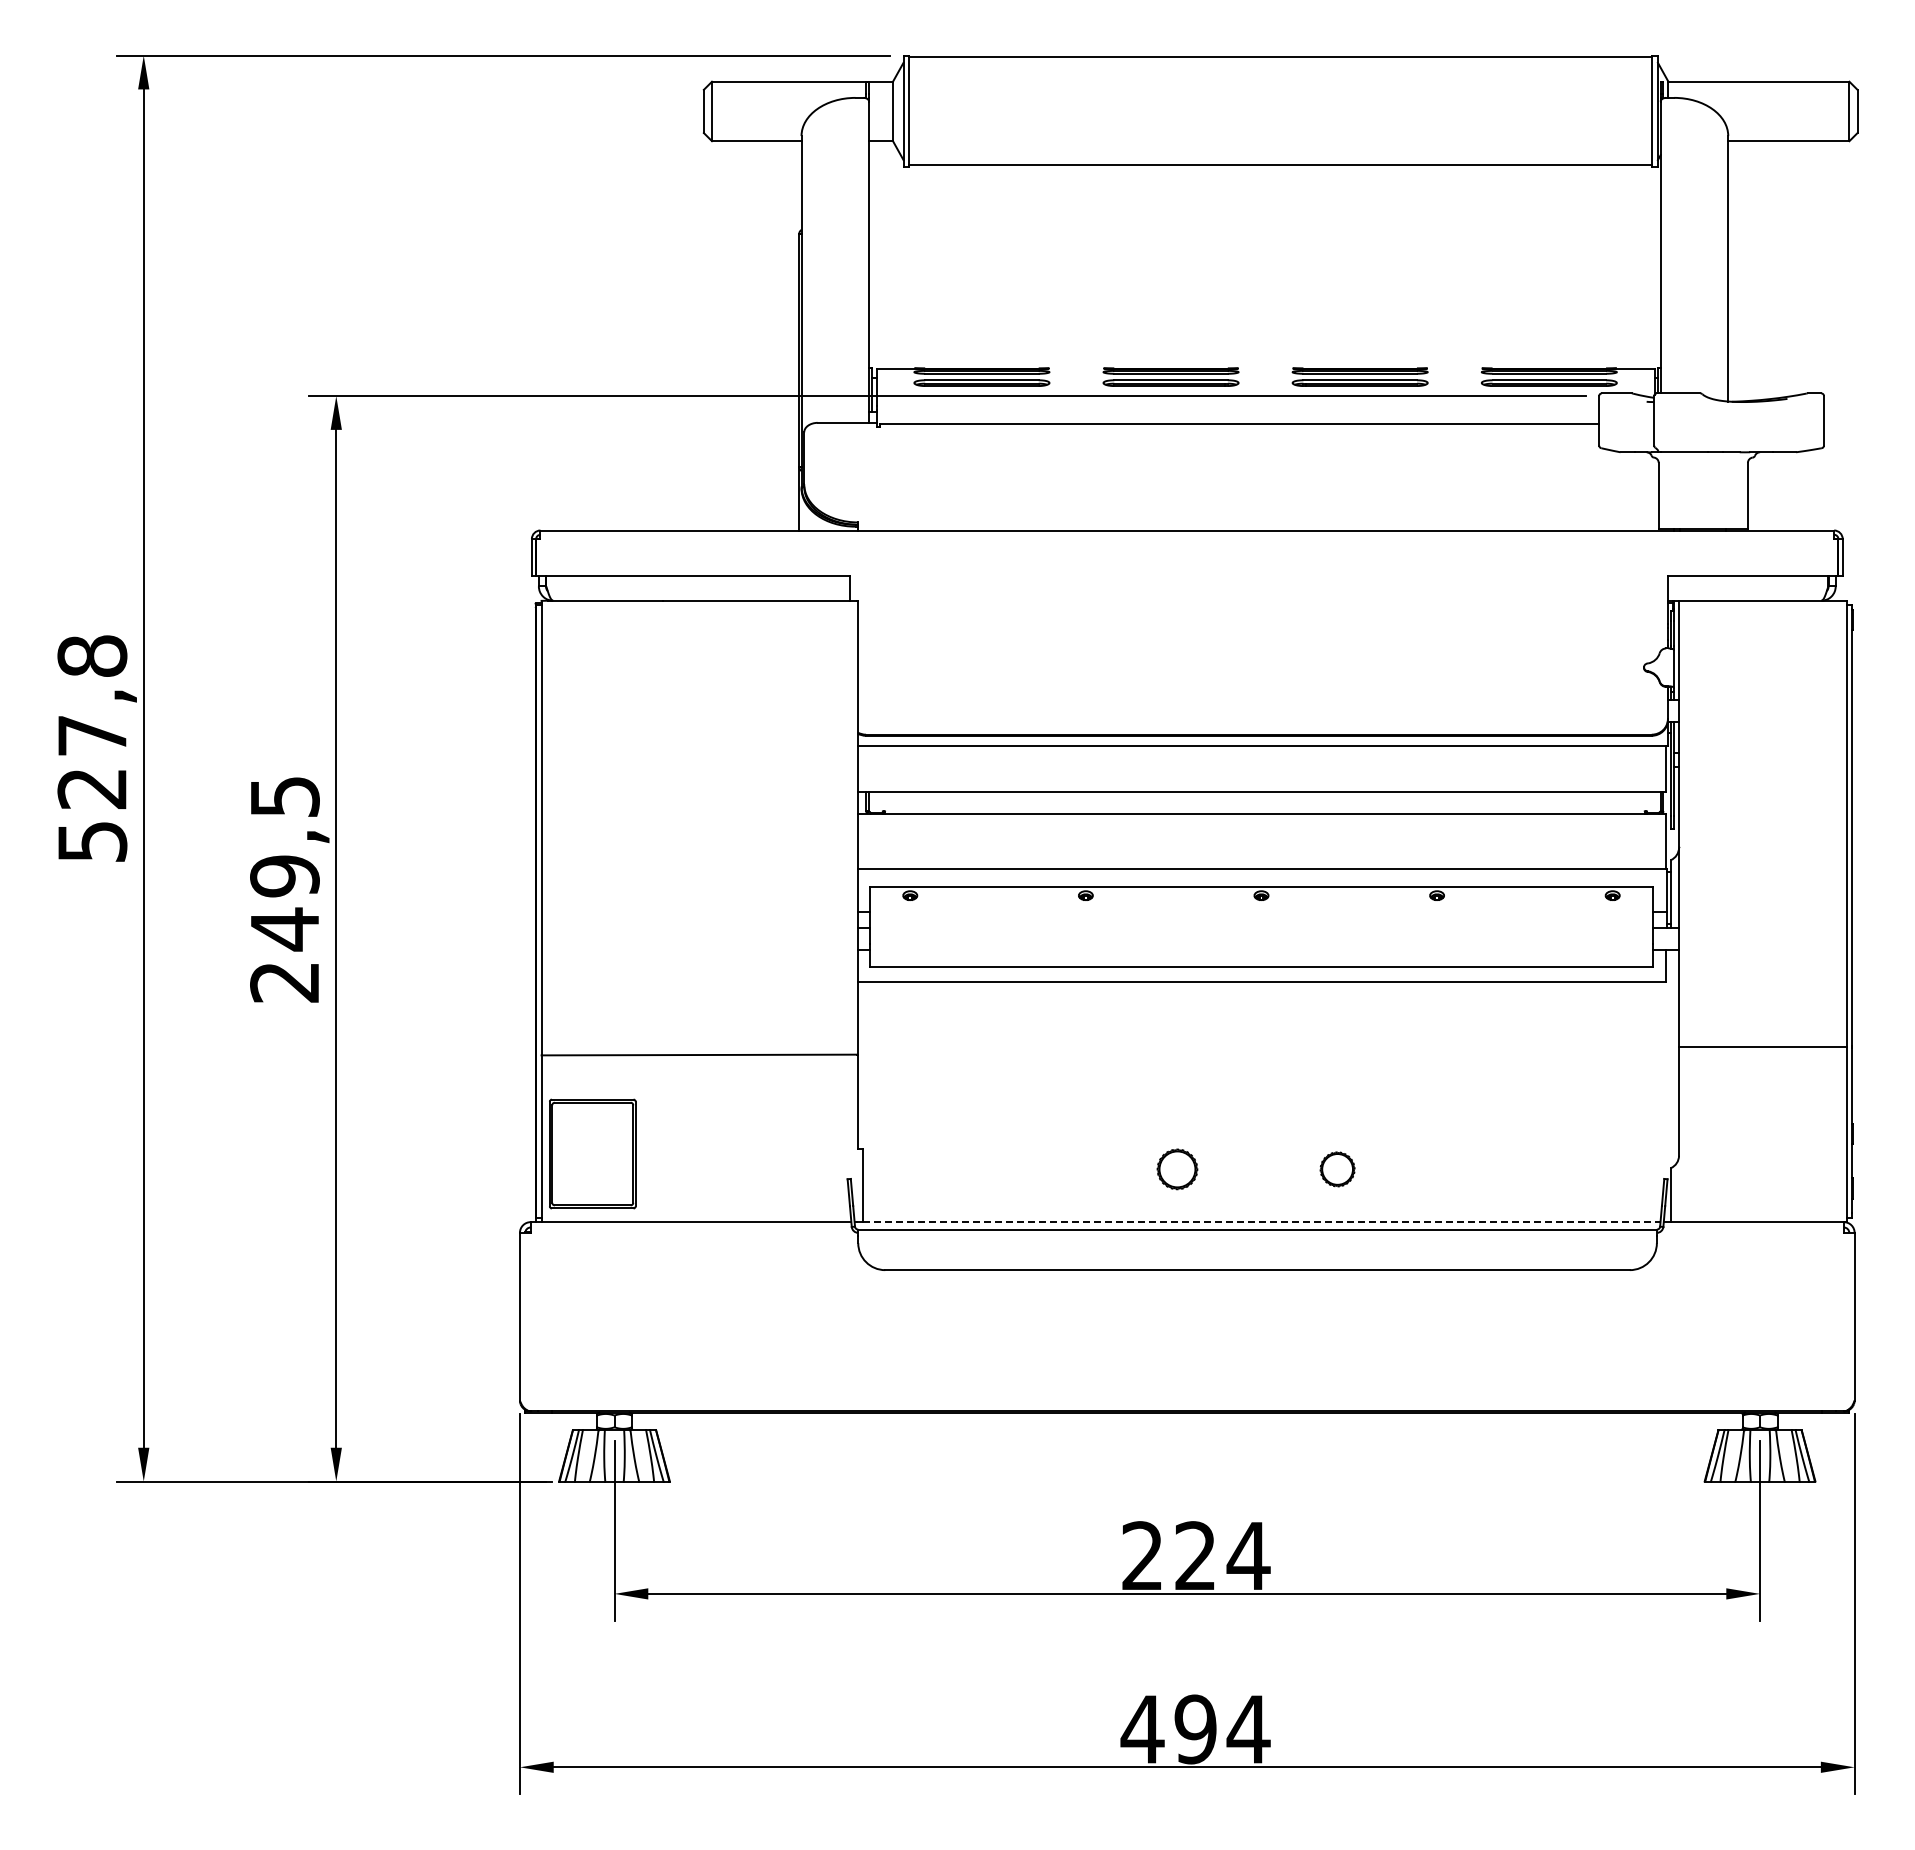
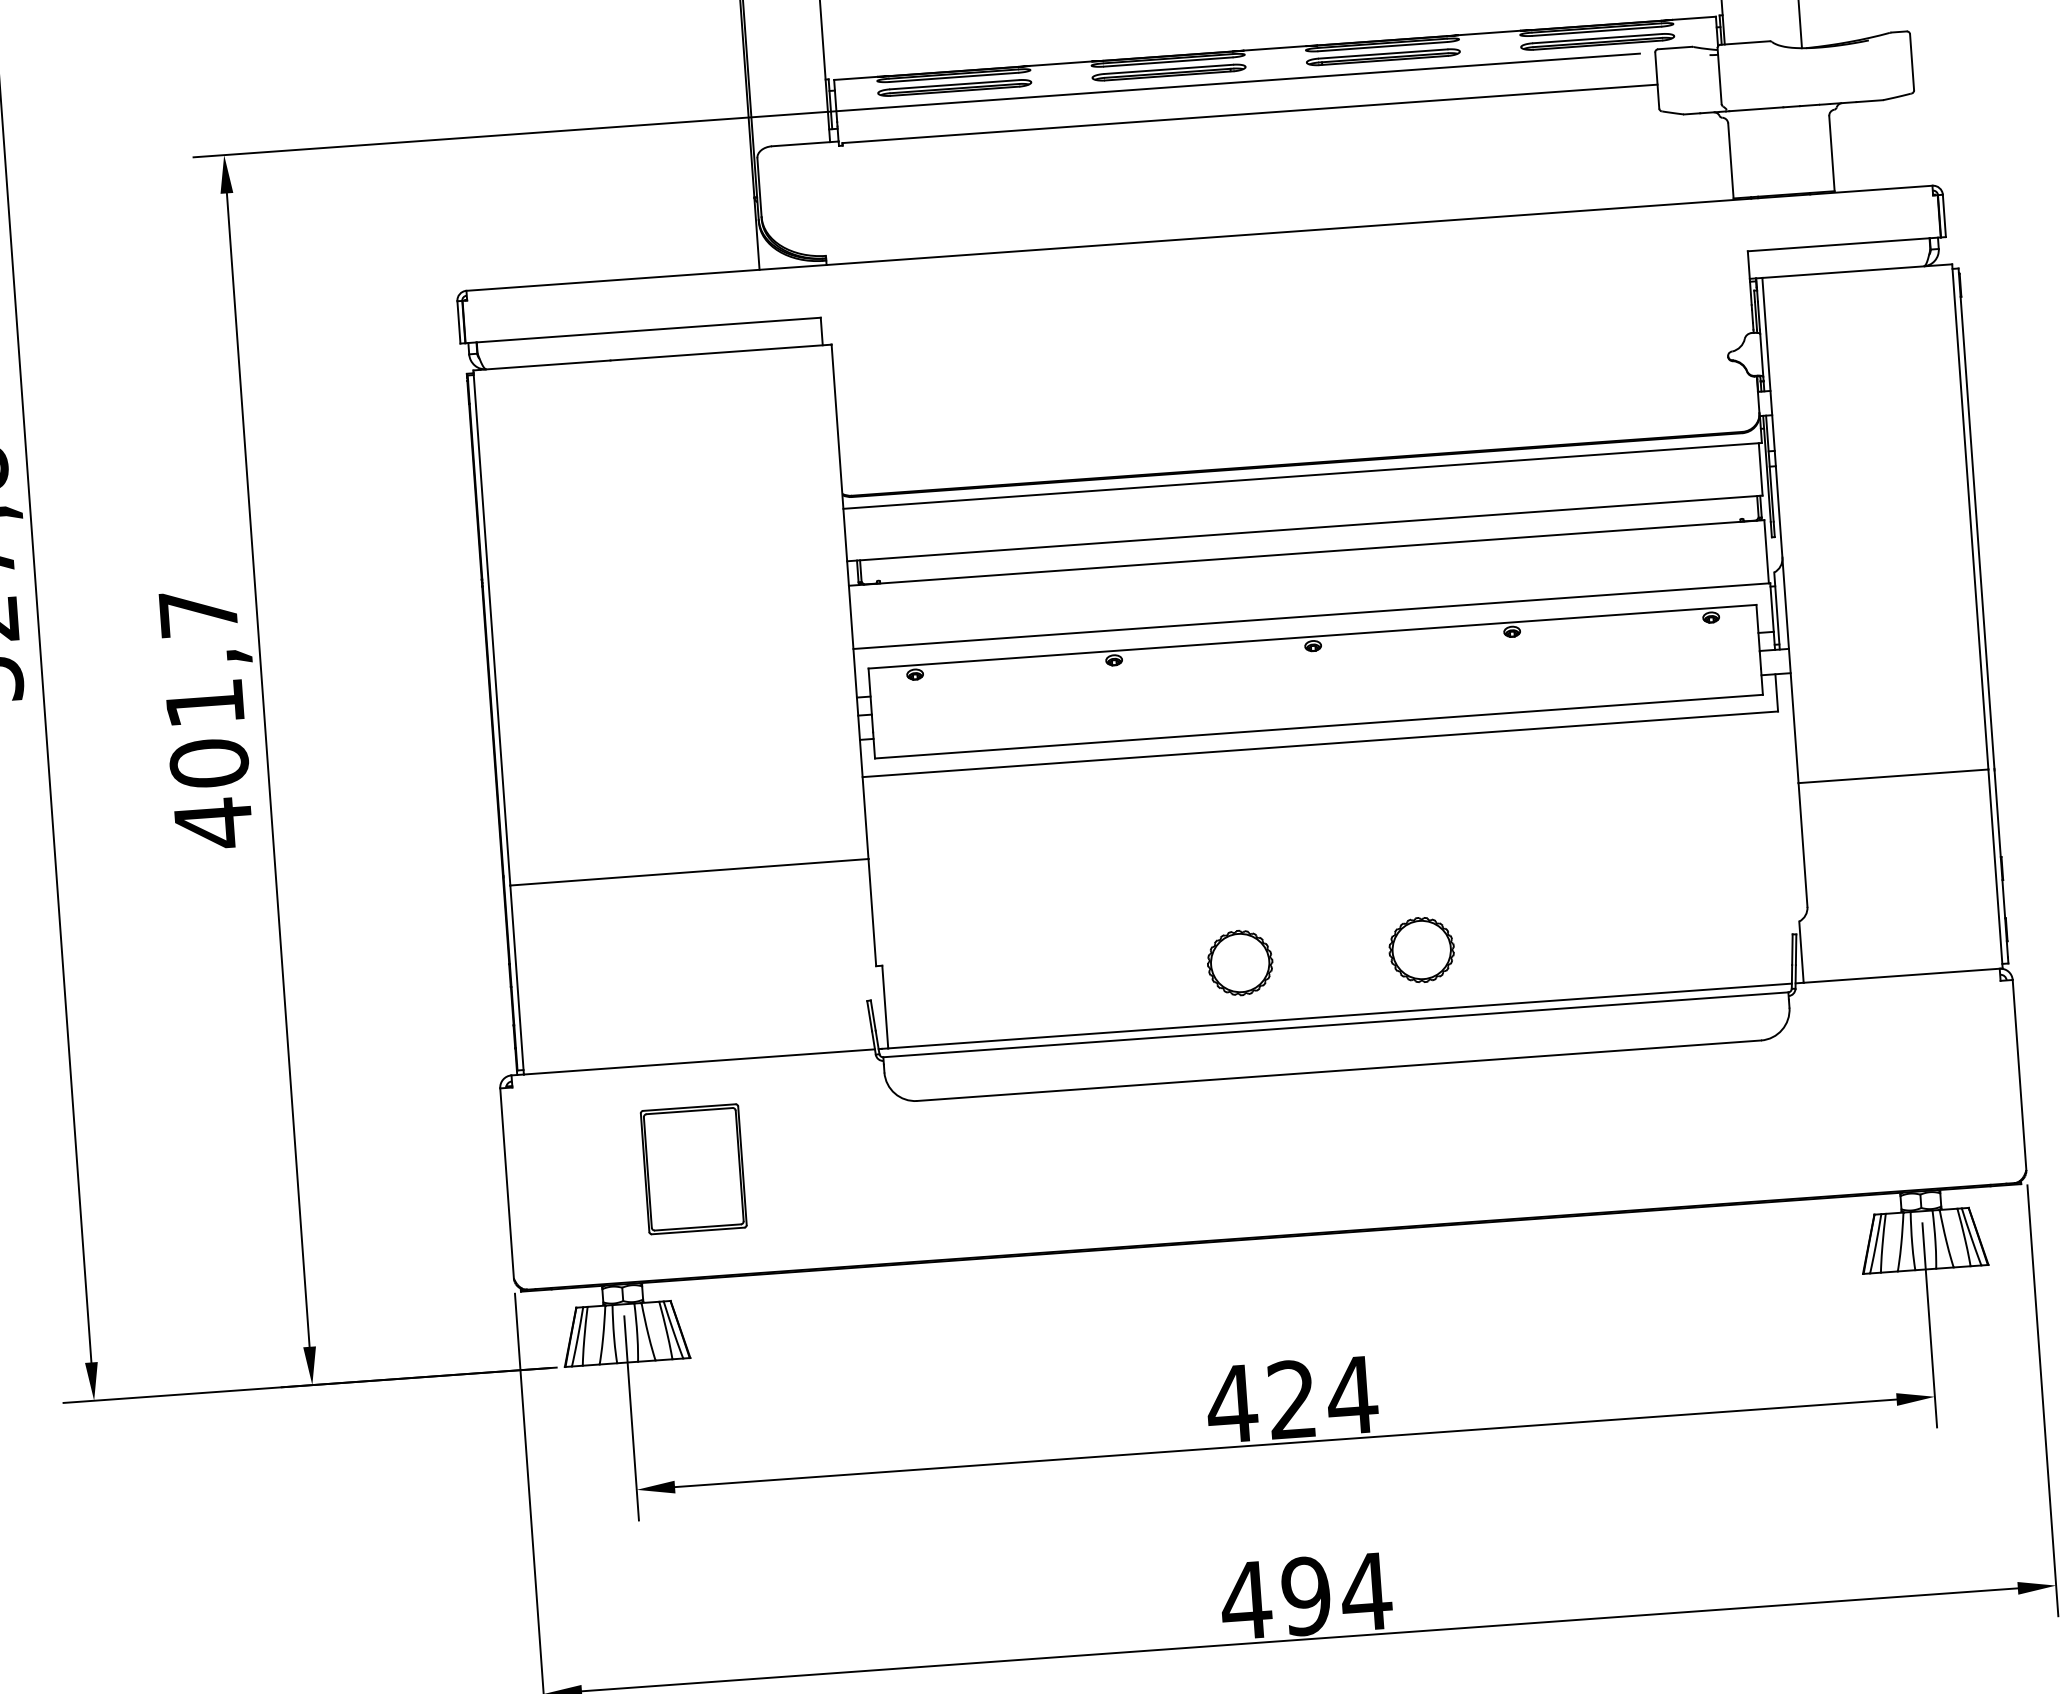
line: (1076, 368) -> (1060, 63), added
line: (1265, 368) -> (1274, 48), added
line: (1454, 368) -> (1489, 32), added
text: (284, 890) -> (205, 719), 249,5 -> 401,7
part: (592, 1153) -> (693, 1168), moved
part: (1177, 1169) -> (1240, 963), size x1.43
part: (1337, 1169) -> (1421, 950), size x1.67
line: (1261, 1222) -> (1339, 1016), dashed -> solid
text: (1142, 1555) -> (1231, 1403), 224 -> 424

